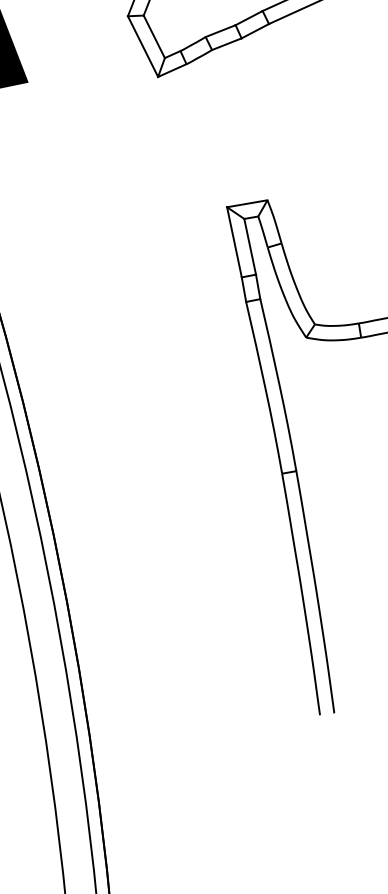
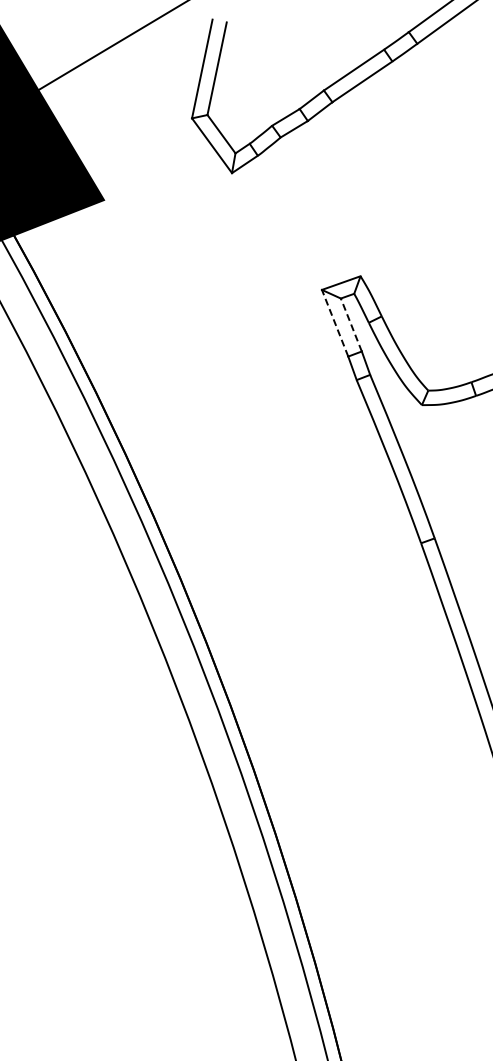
line: (234, 242) -> (335, 323), solid -> dashed
line: (250, 246) -> (351, 324), solid -> dashed

